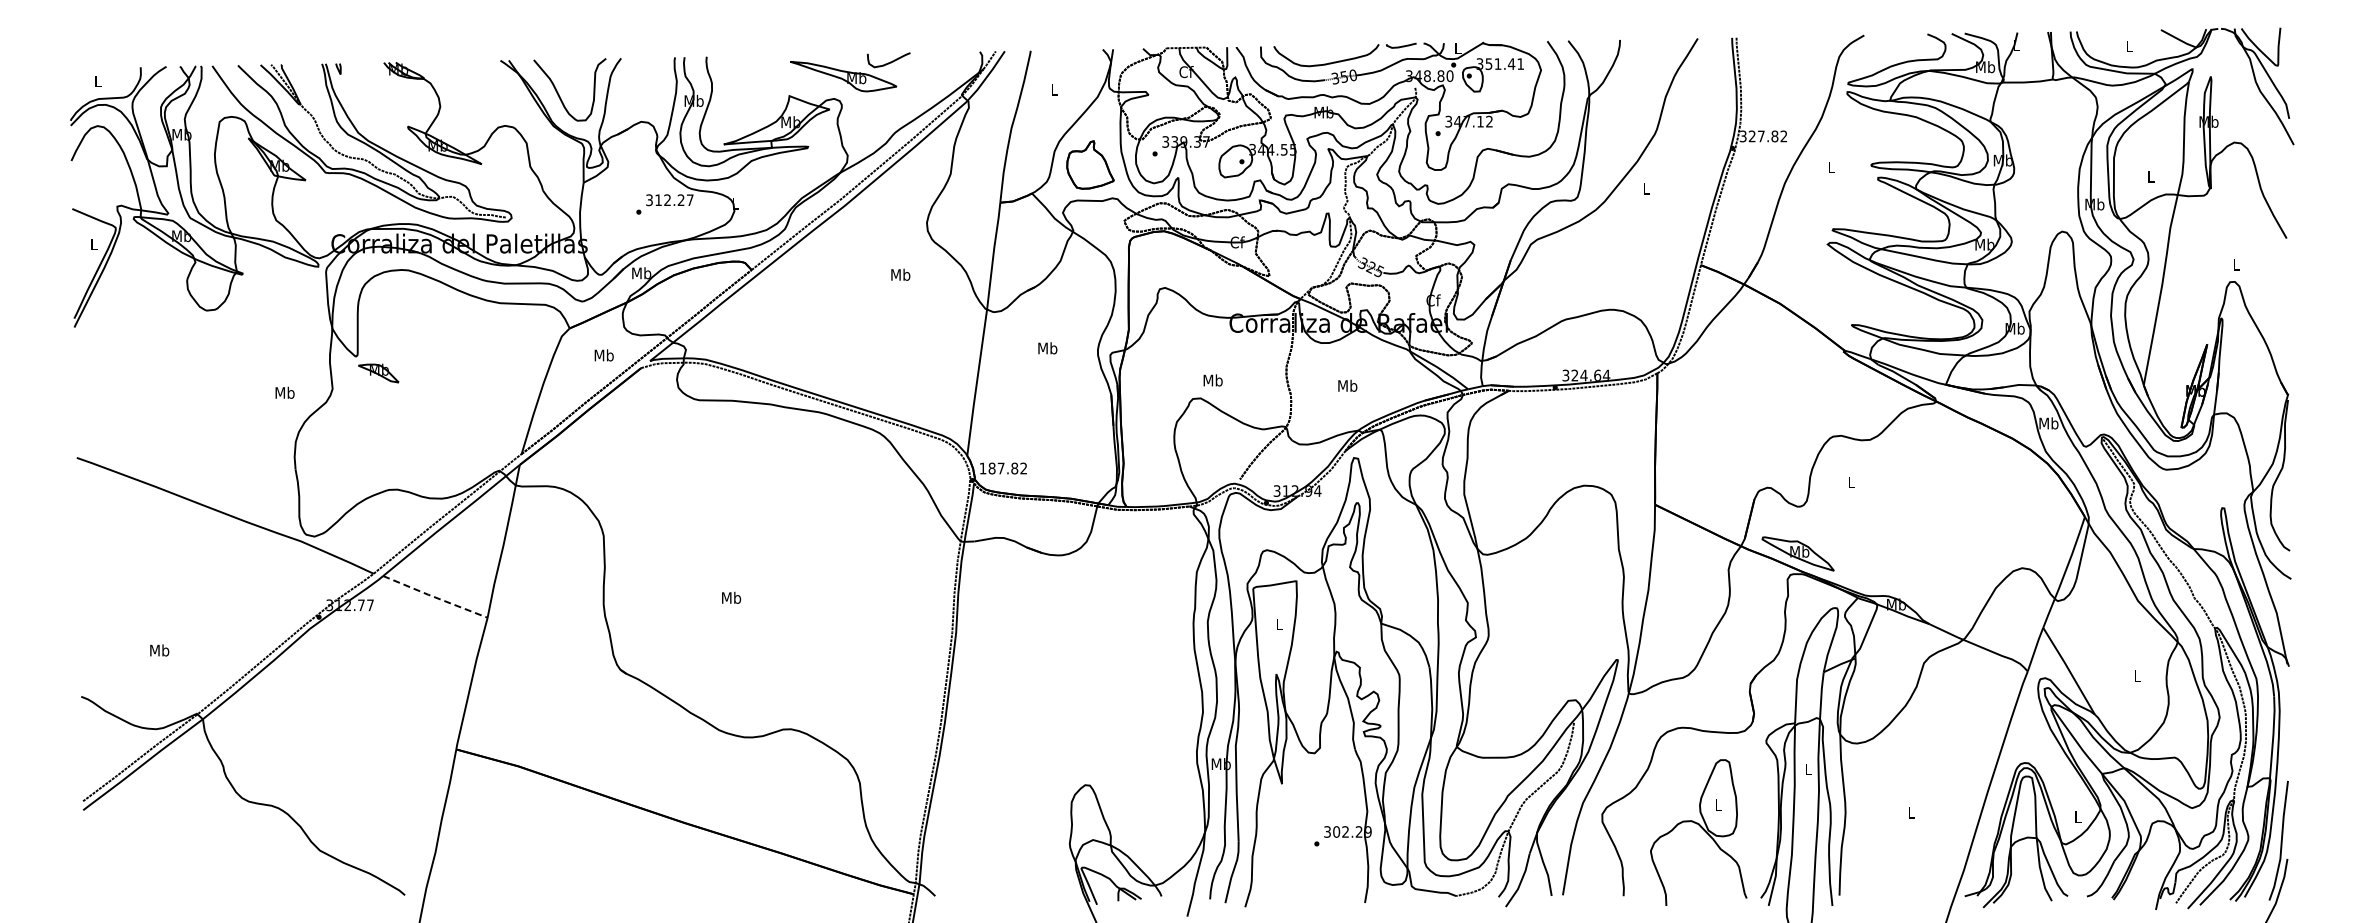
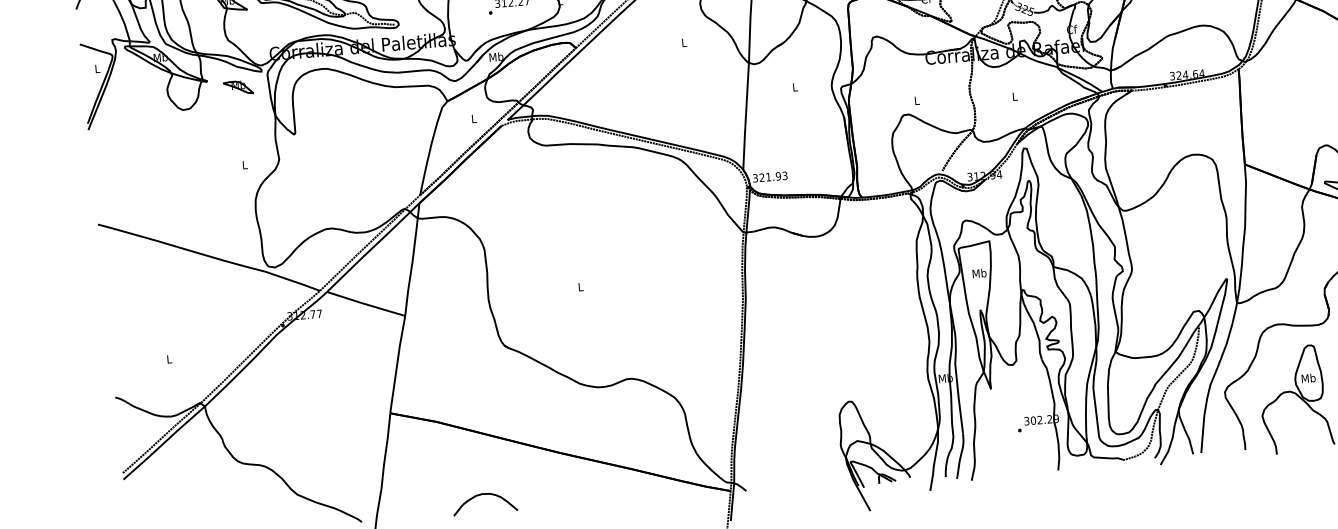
text: (900, 274) -> (684, 42), Mb -> L
text: (1047, 348) -> (795, 87), Mb -> L
text: (603, 355) -> (473, 118), Mb -> L
part: (378, 373) -> (238, 87), moved
text: (1212, 380) -> (916, 100), Mb -> L
text: (1347, 385) -> (1014, 96), Mb -> L
text: (284, 392) -> (244, 164), Mb -> L
text: (1003, 468) -> (770, 177), 187.82 -> 321.93
line: (434, 597) -> (365, 304), dashed -> solid
text: (731, 597) -> (580, 286), Mb -> L
text: (1278, 624) -> (978, 273), L -> Mb
text: (159, 650) -> (169, 359), Mb -> L
text: (1718, 805) -> (1308, 378), L -> Mb
curve: (575, 871) -> (484, 494), added

